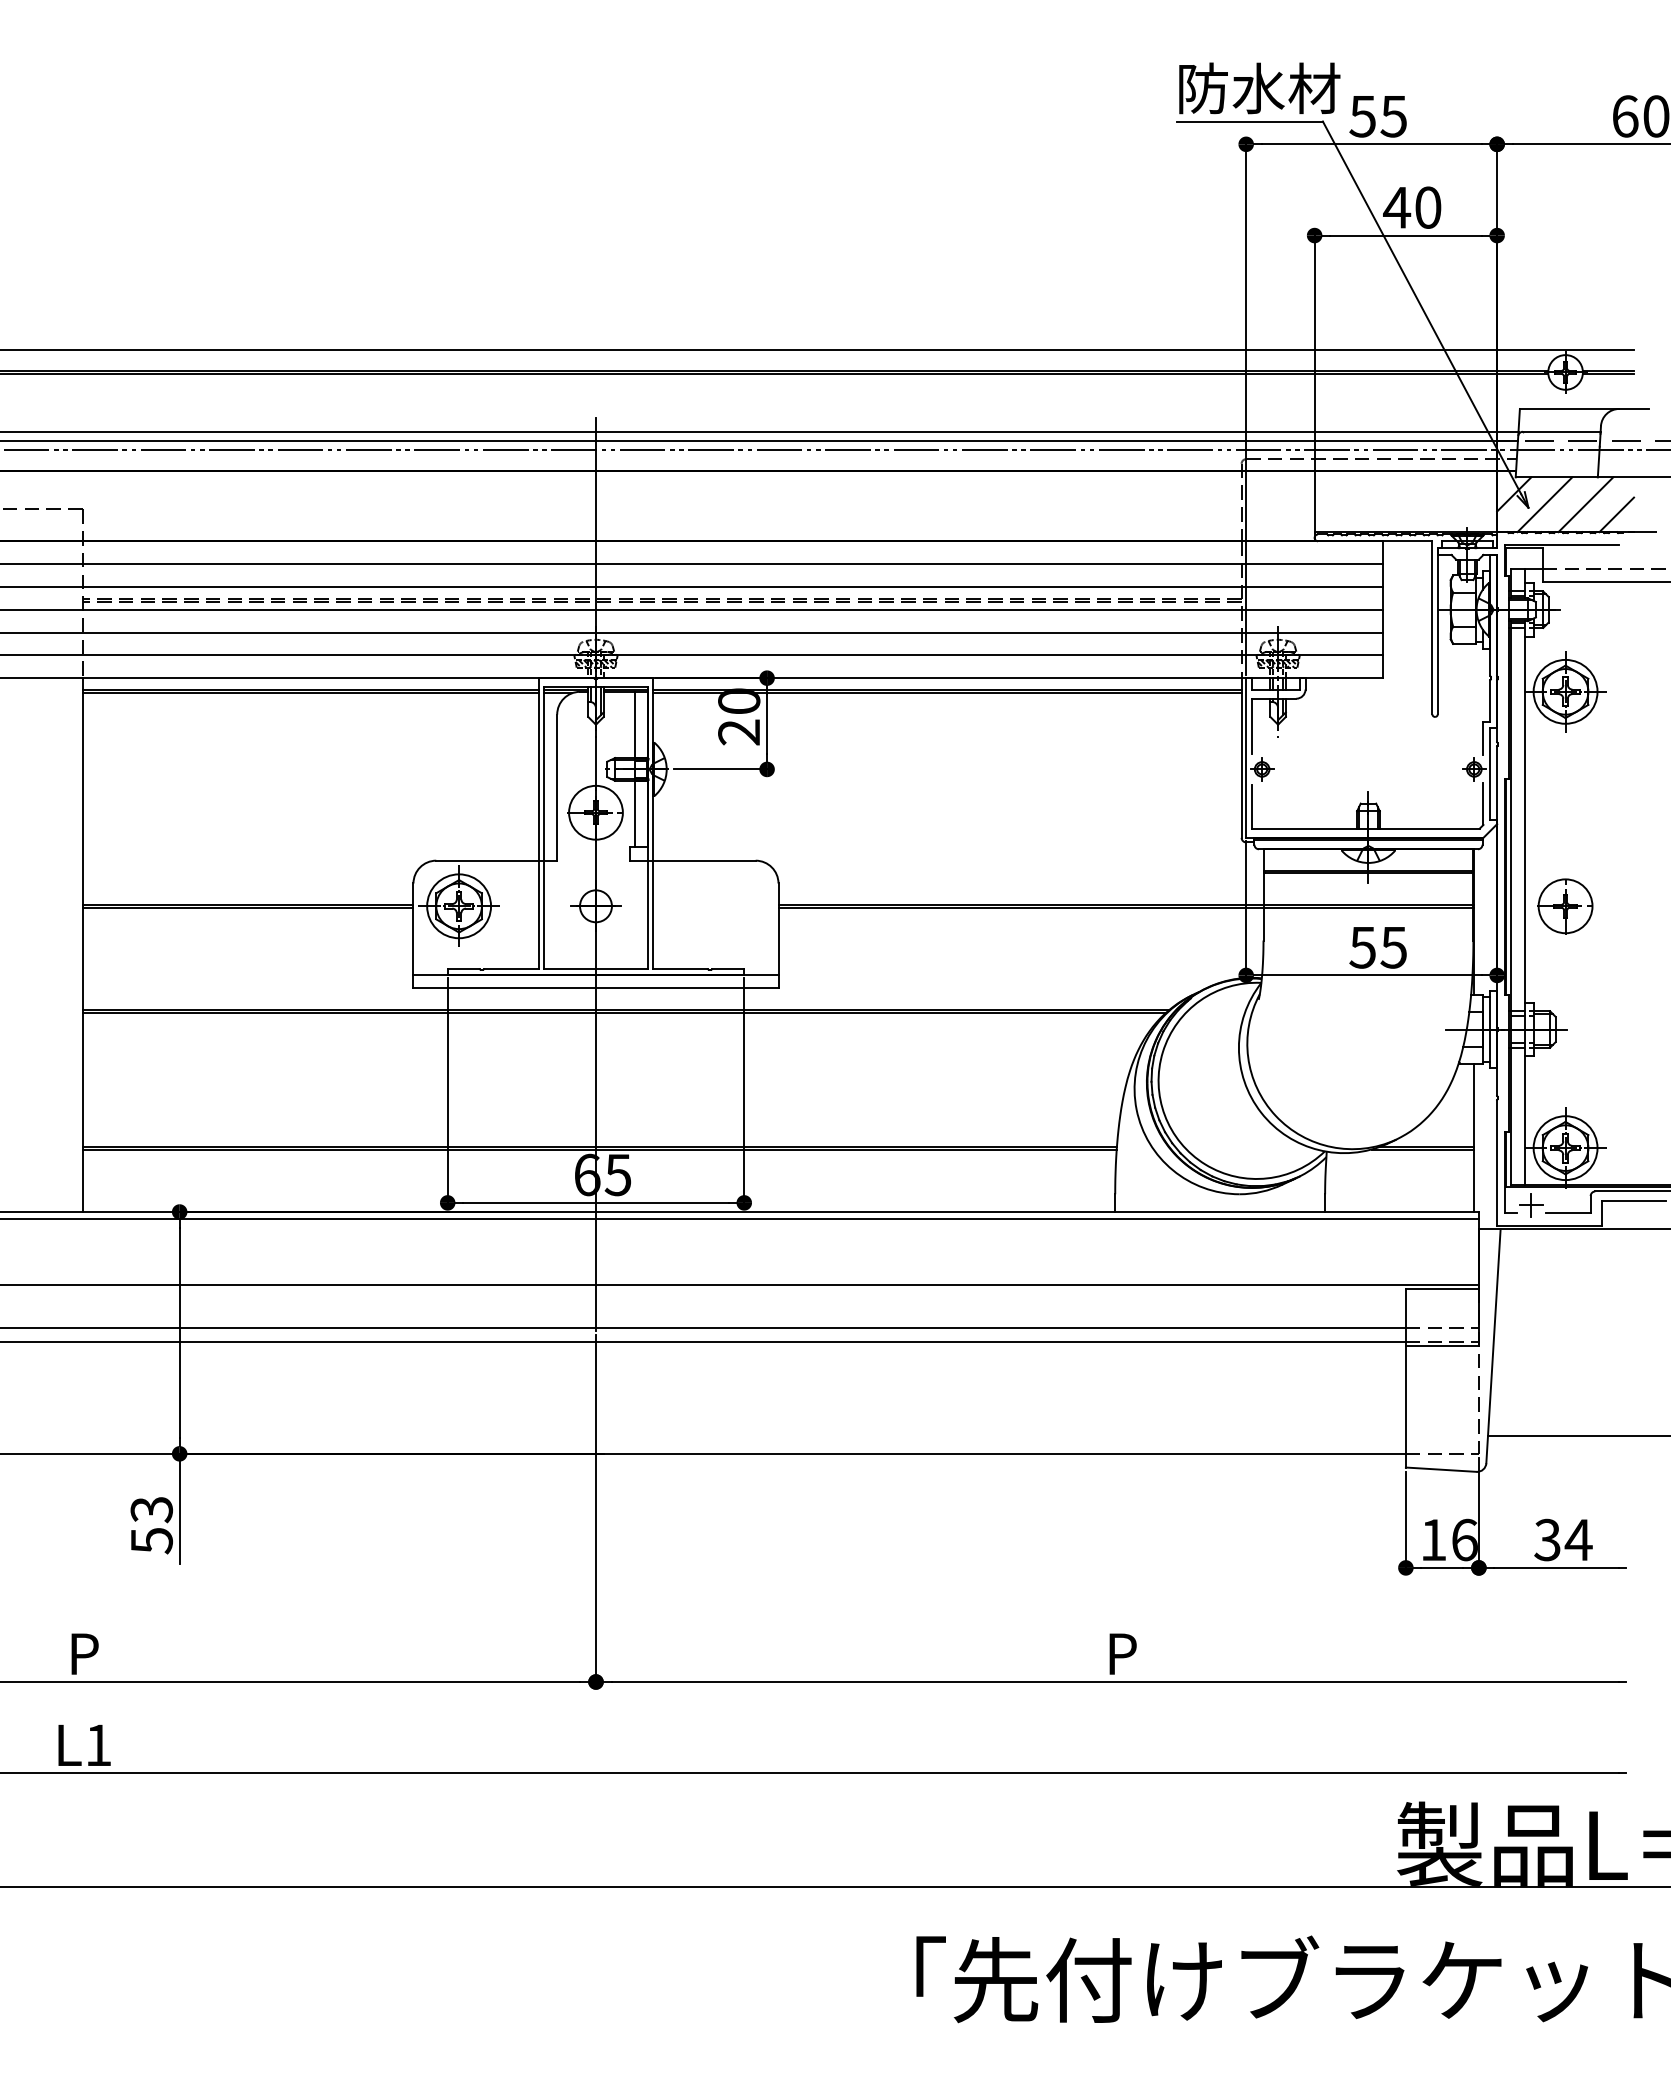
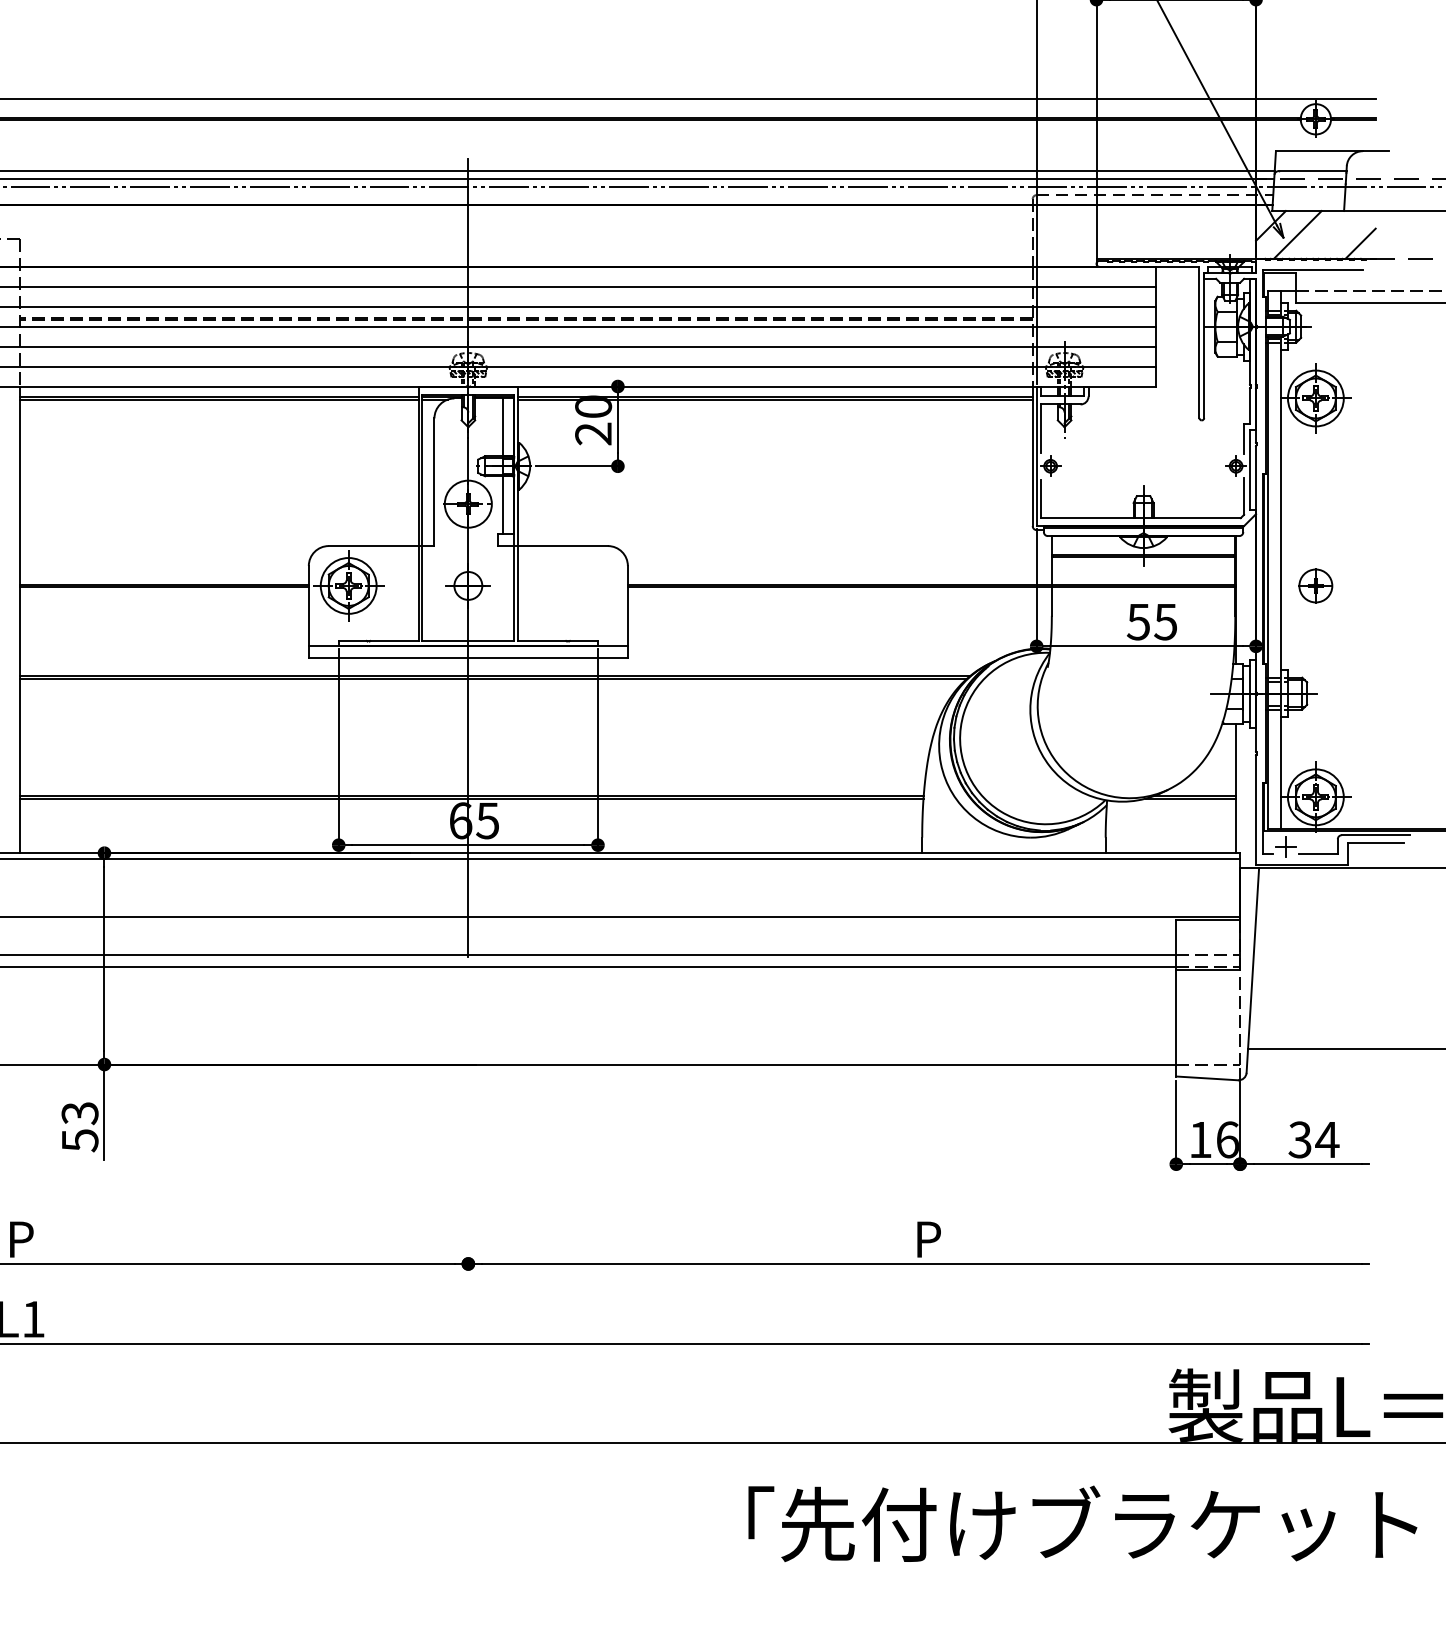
line: (1585, 504) -> (1333, 234), removed
part: (1565, 906) -> (1315, 586), size x0.7
line: (595, 1510) -> (467, 1114), removed

